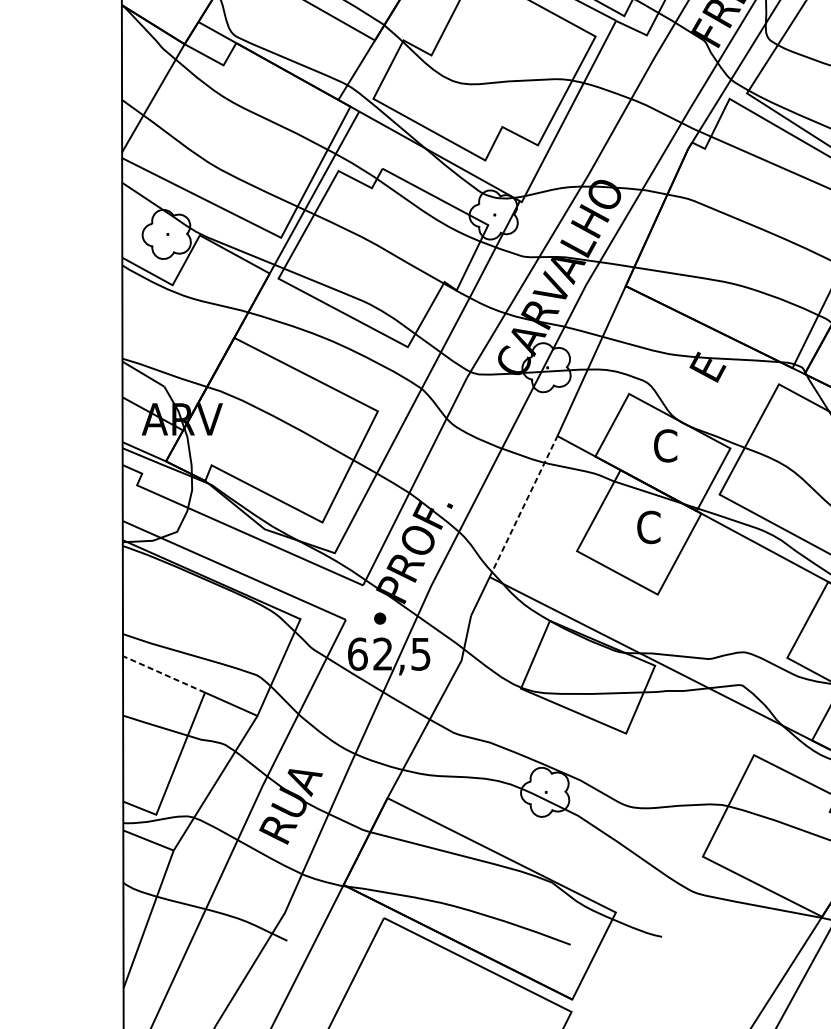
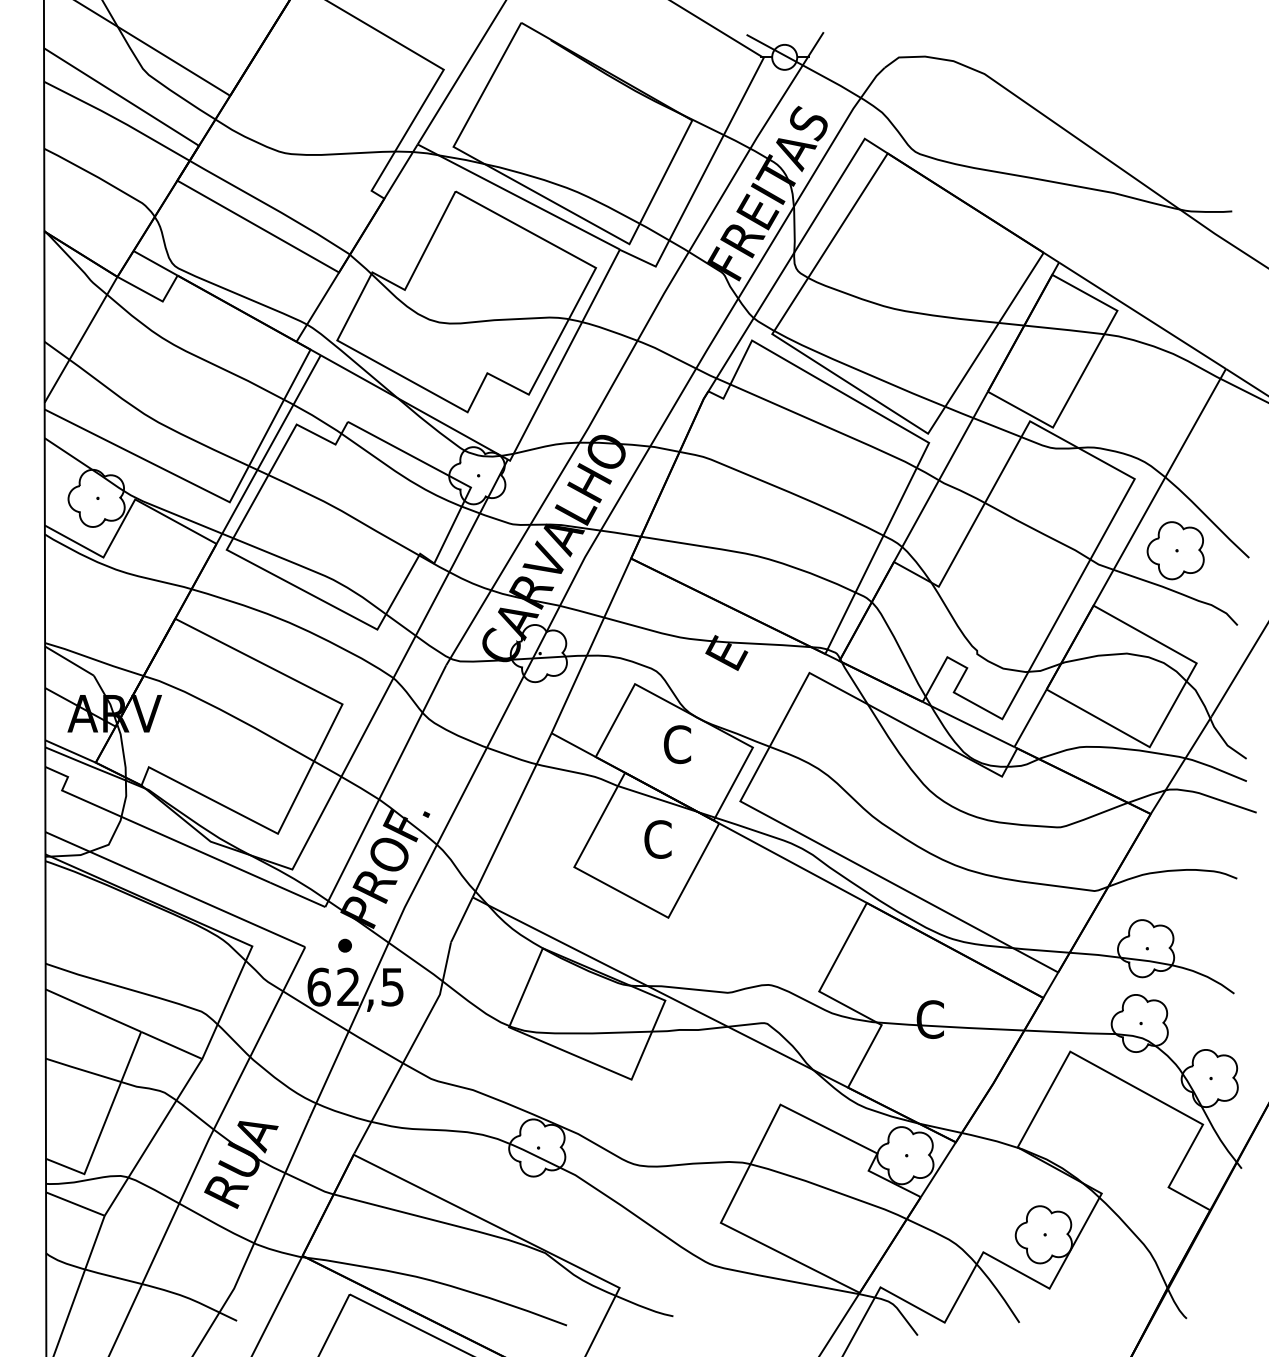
line: (523, 505) -> (512, 814), dashed -> solid
line: (164, 674) -> (93, 1010), dashed -> solid

